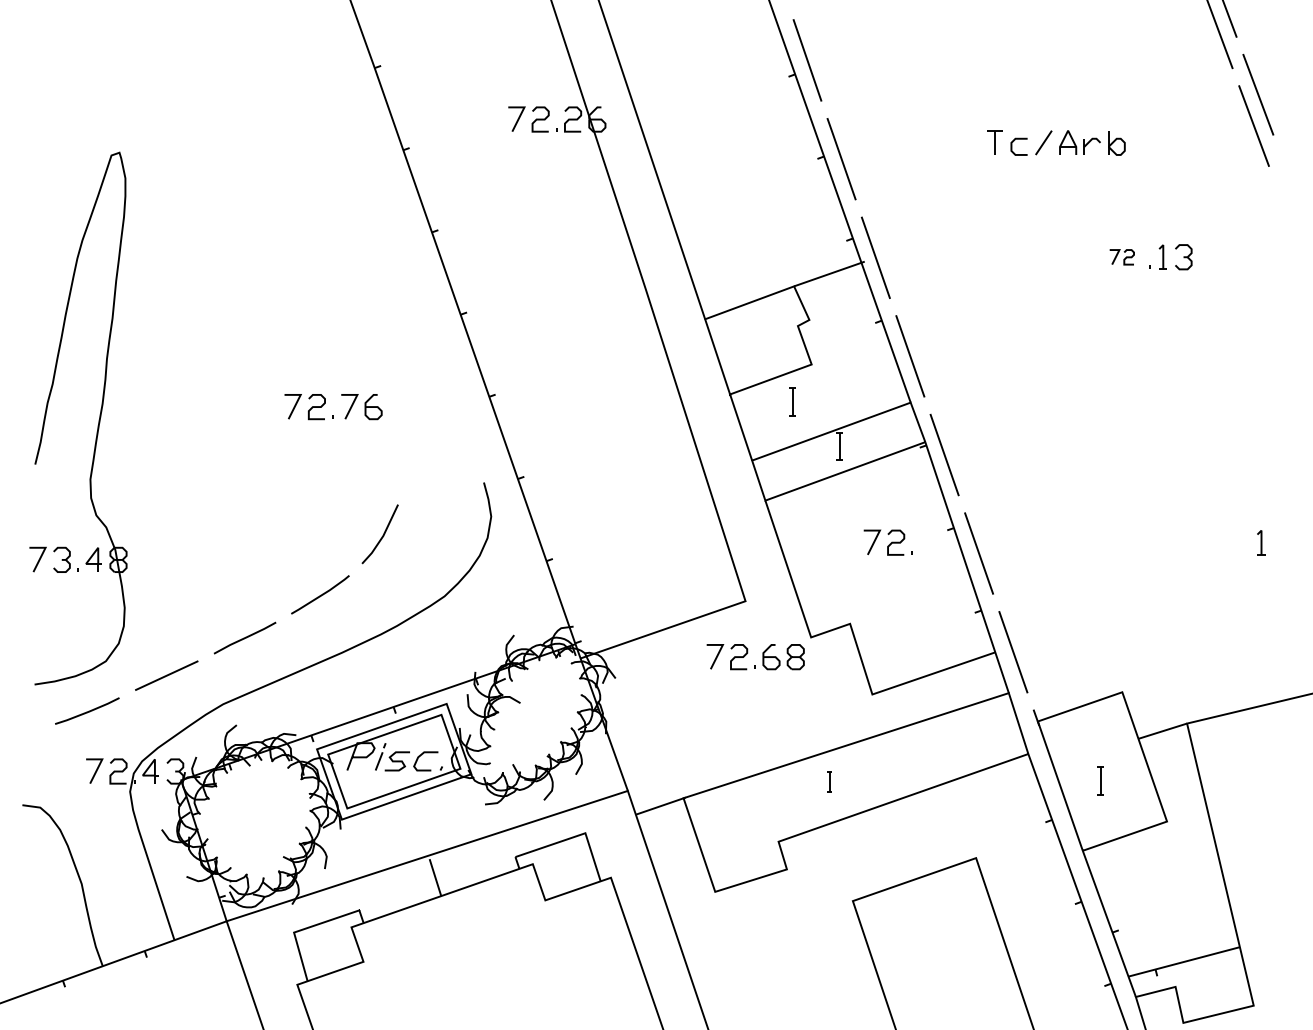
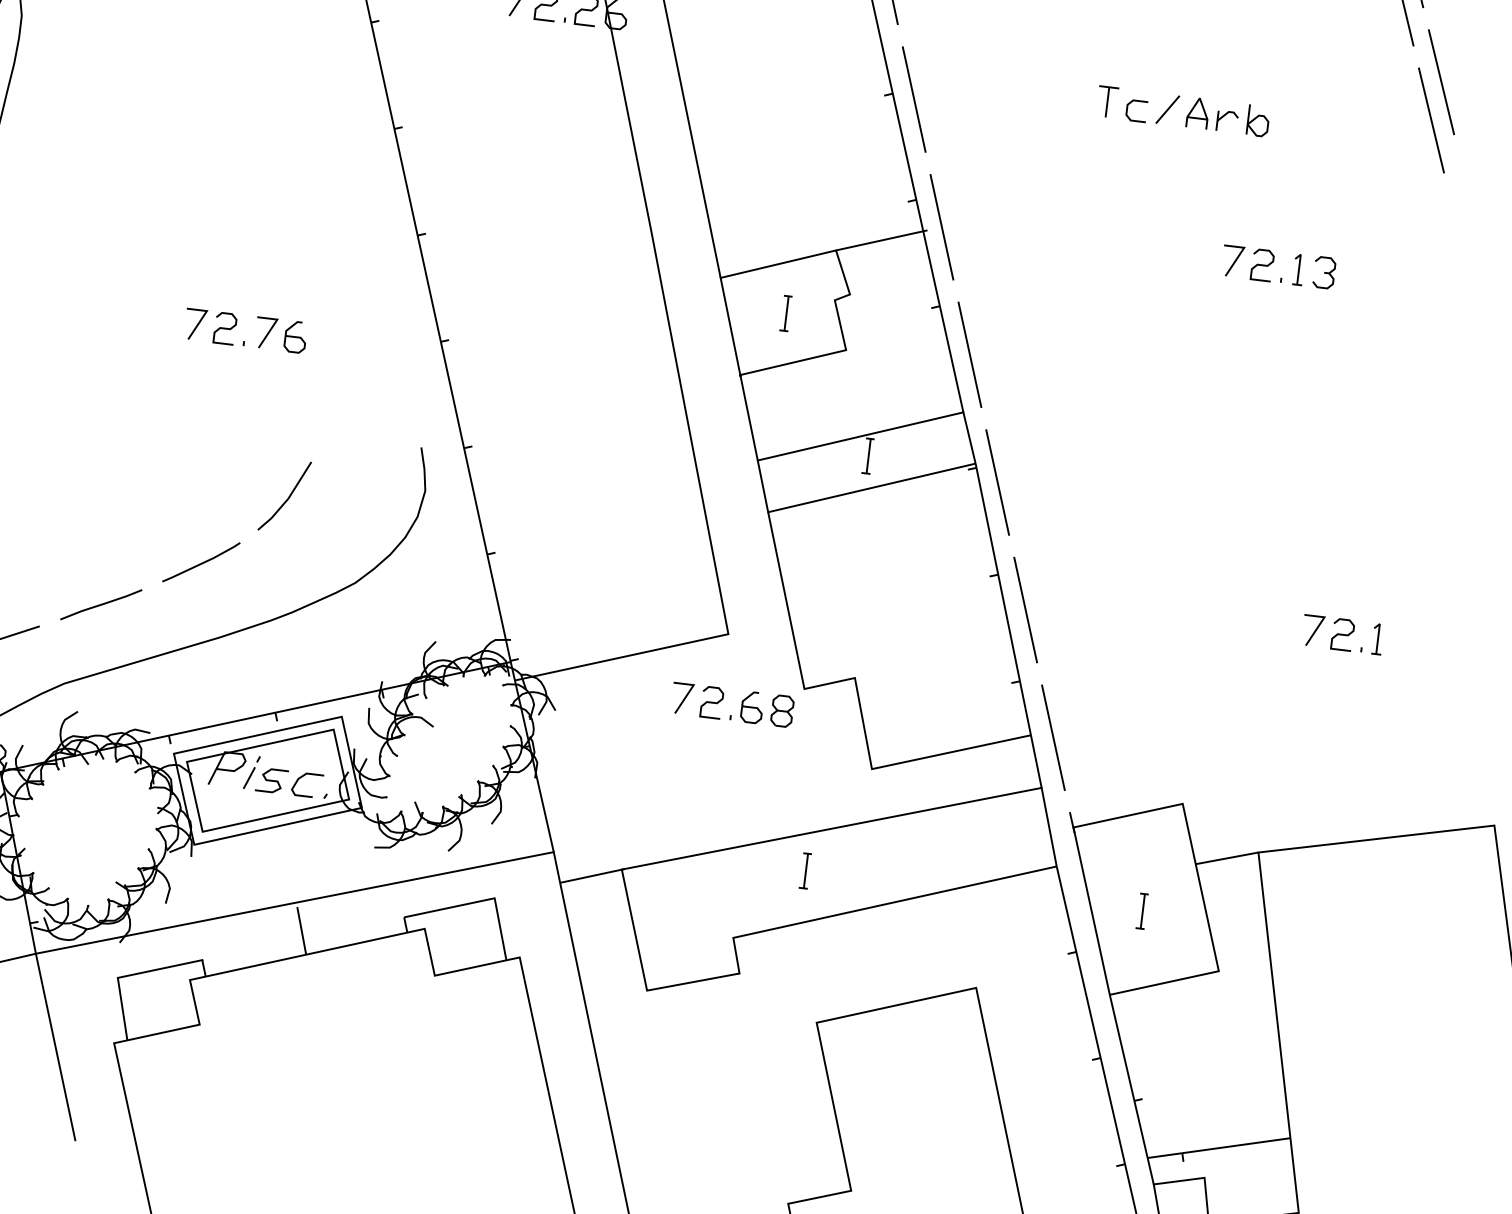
part: (1121, 257) -> (1247, 263), size x1.67
part: (792, 401) -> (786, 312), moved
part: (887, 542) -> (1332, 633), moved
part: (829, 781) -> (805, 870), size x1.43

